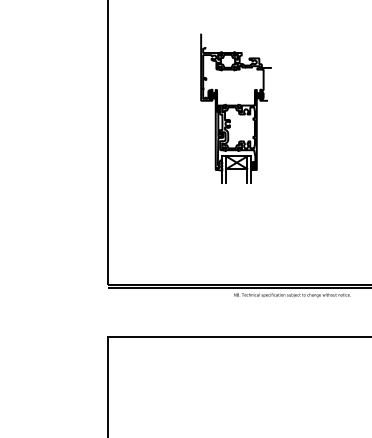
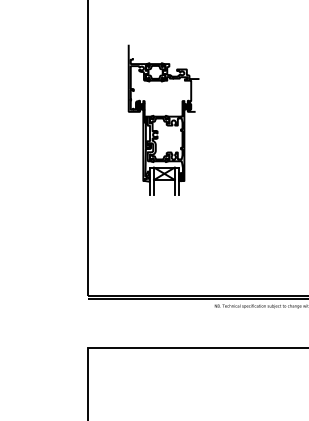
part: (235, 108) -> (163, 119), moved

